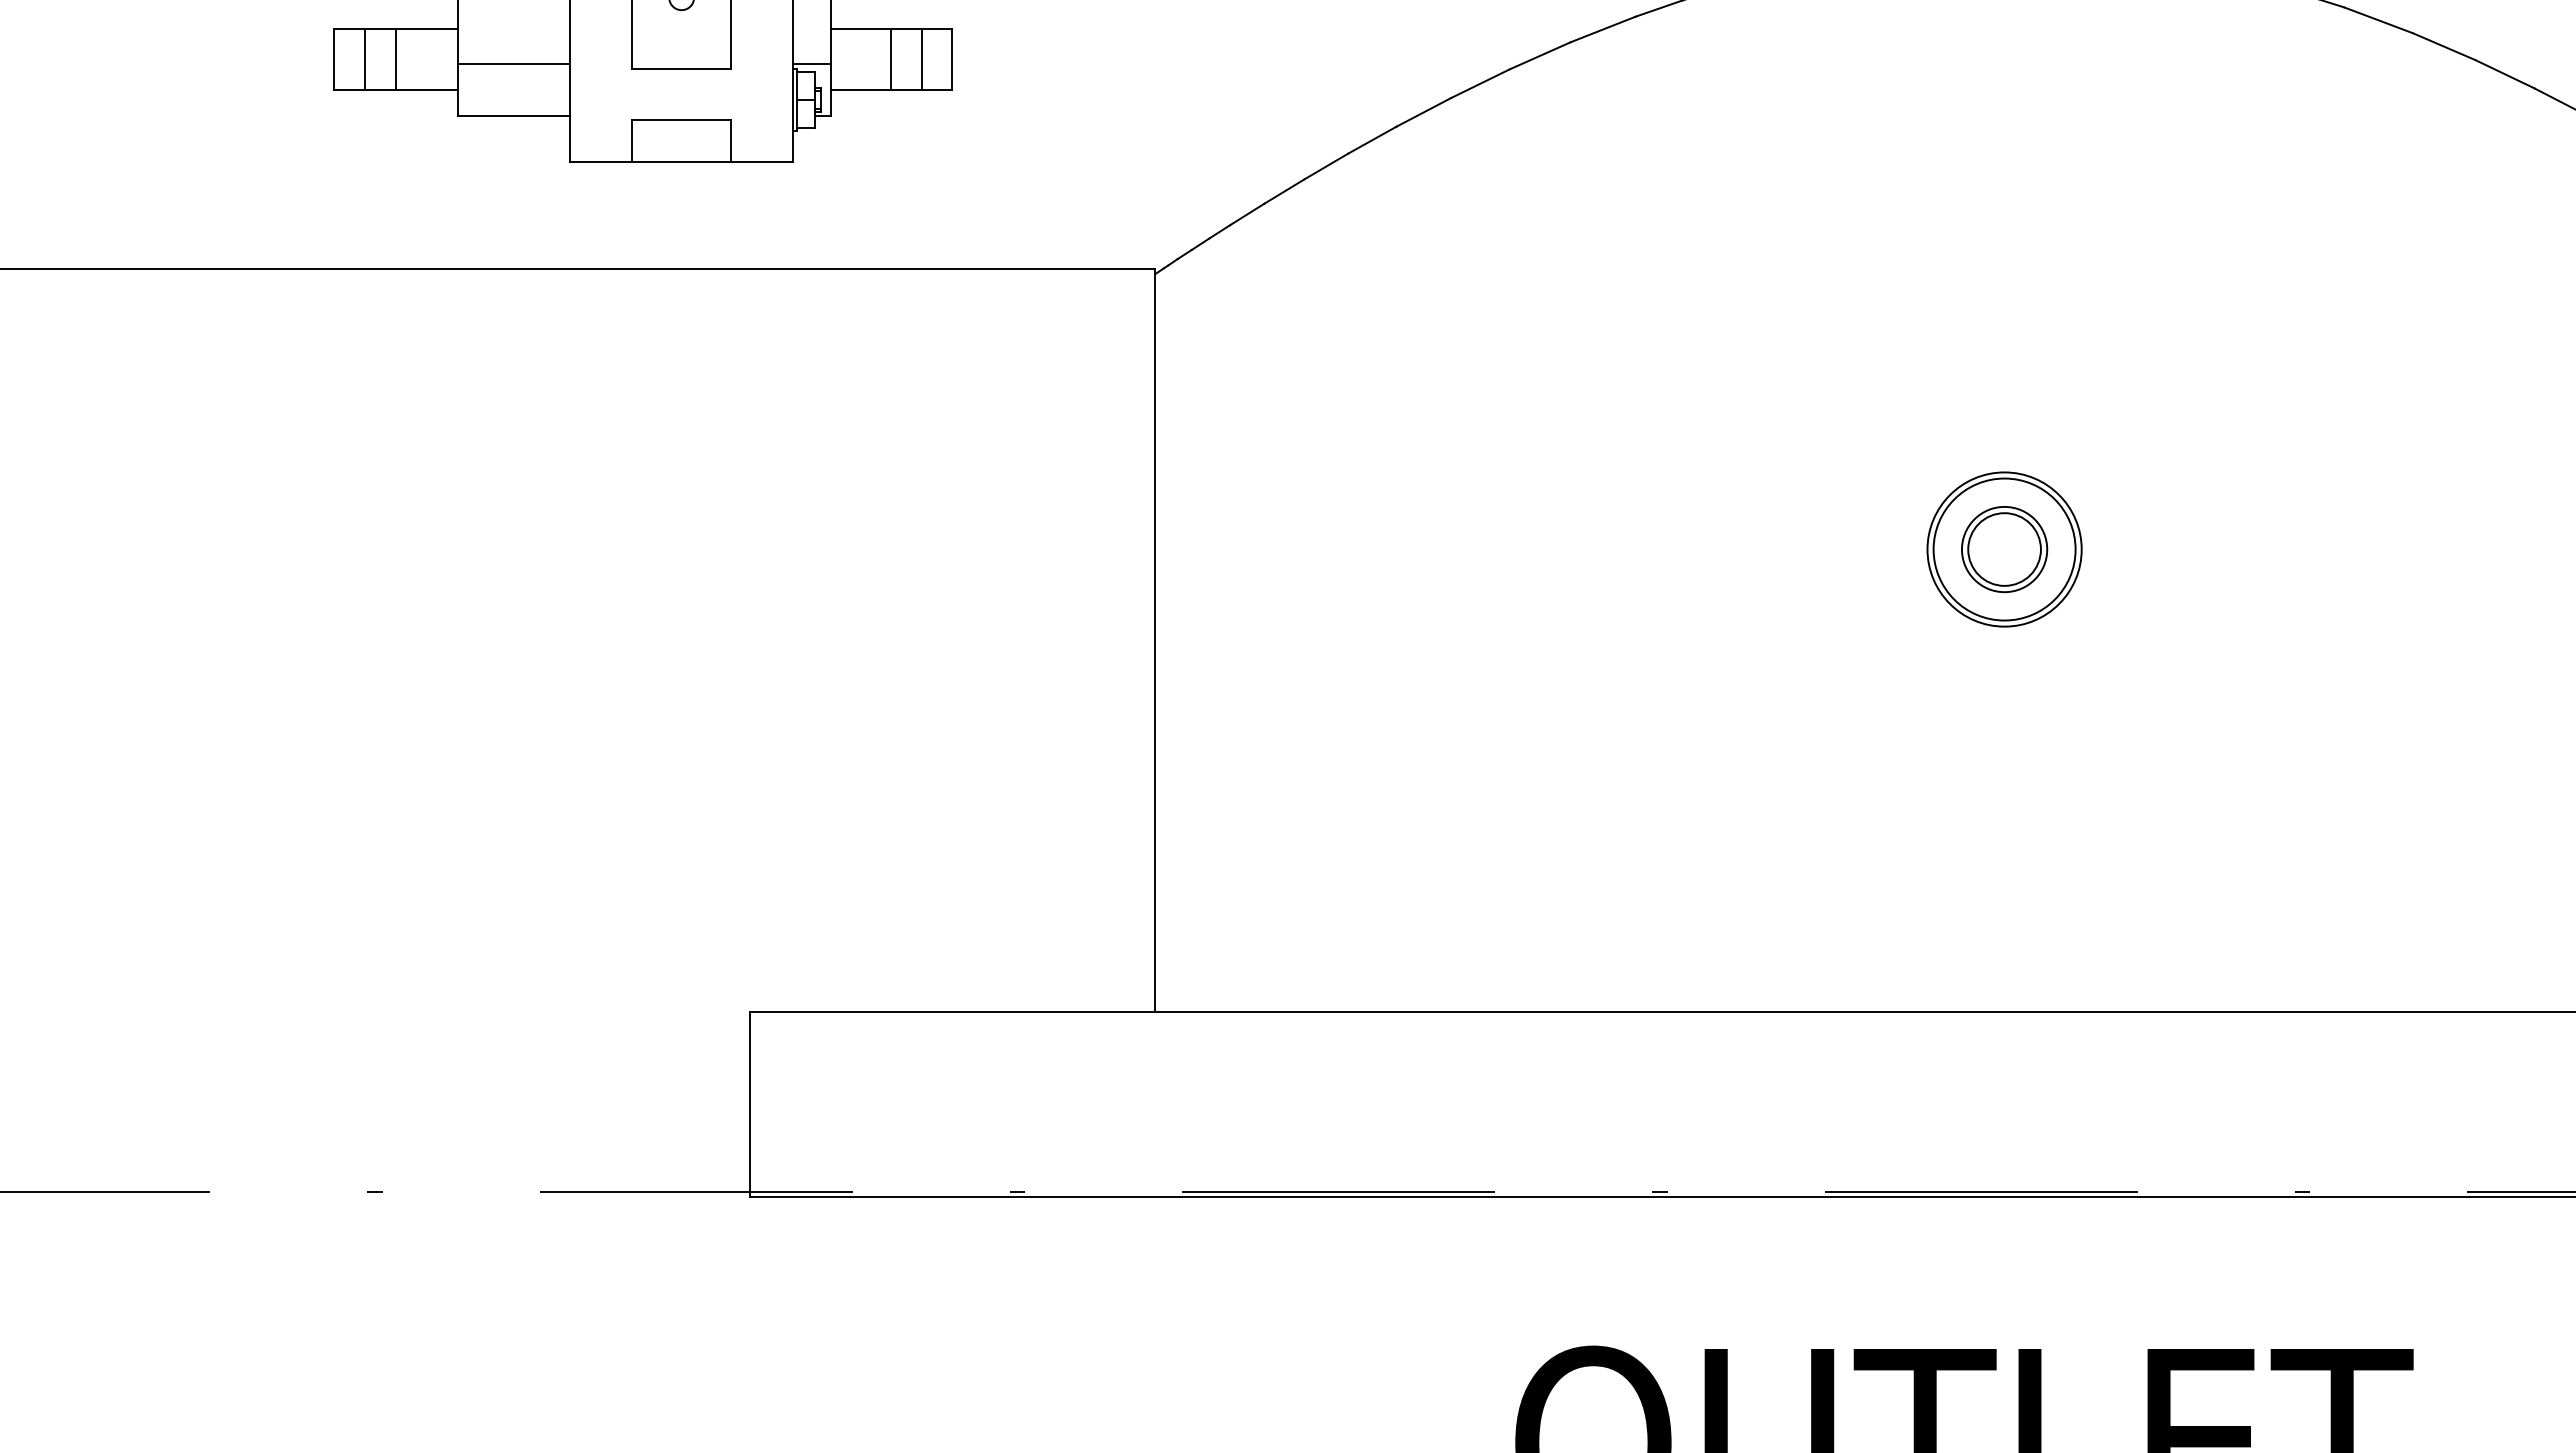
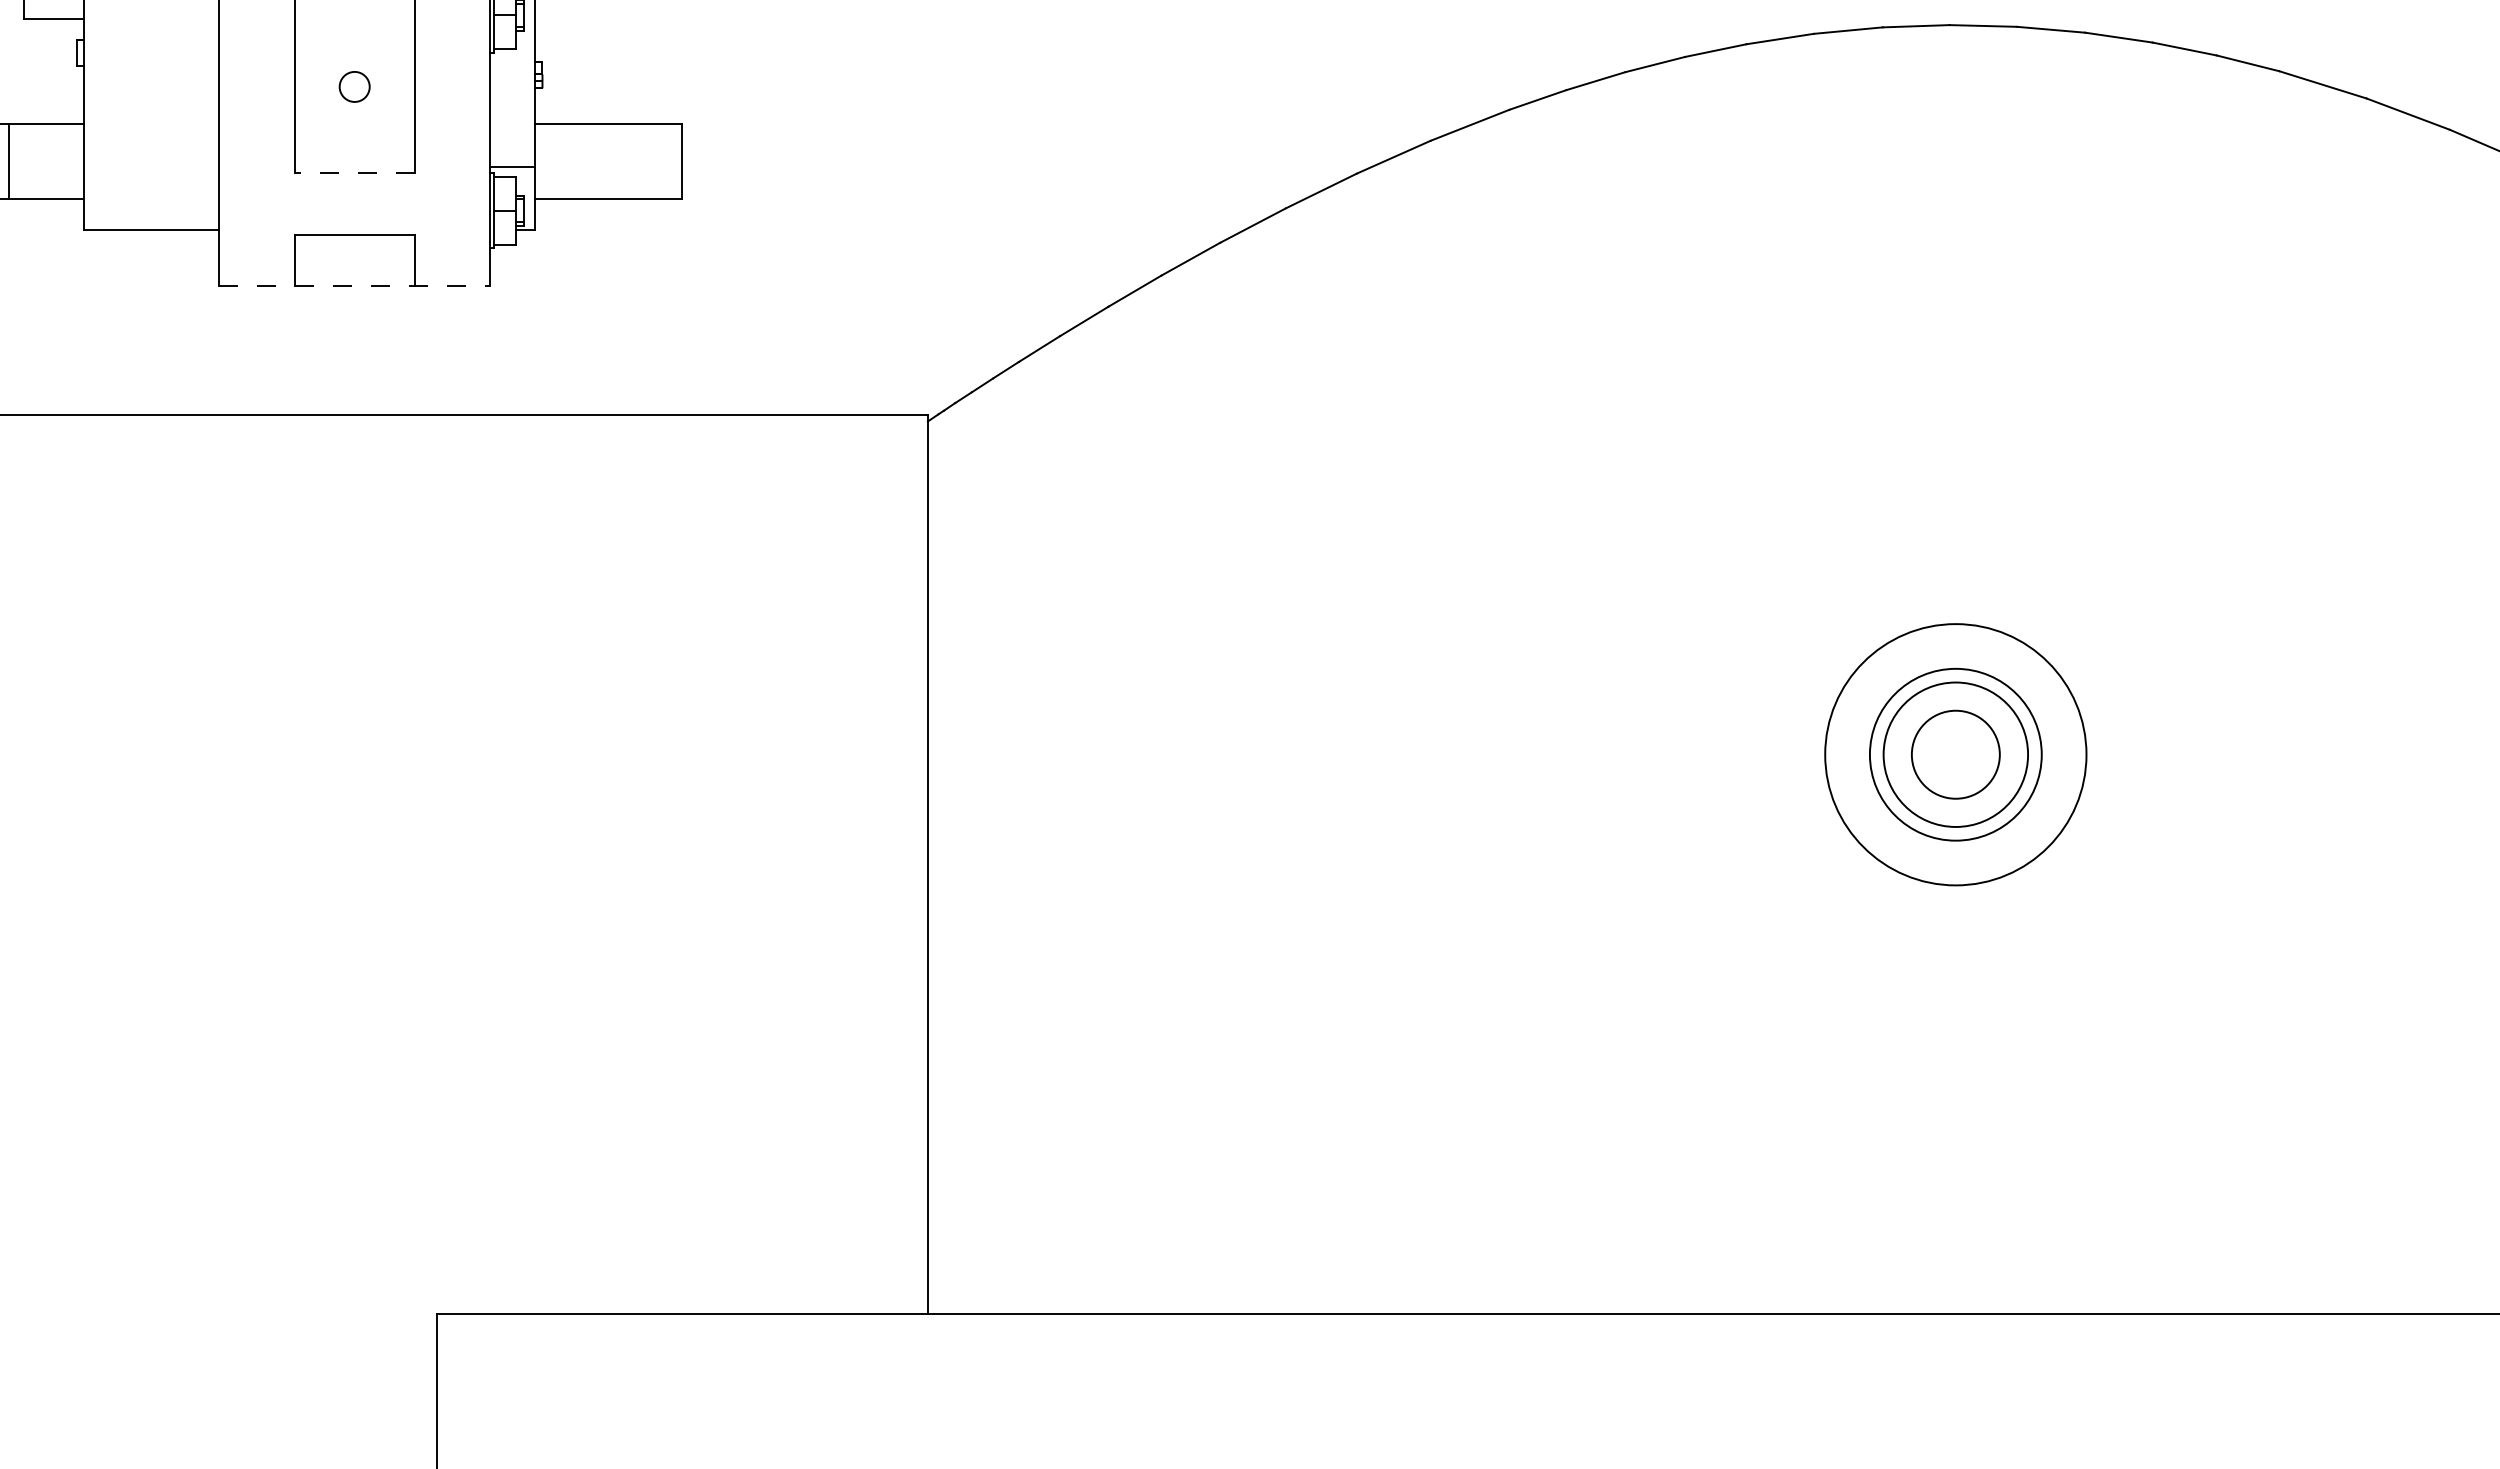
line: (890, 59) -> (607, 161), removed
line: (921, 59) -> (644, 161), removed
line: (513, 64) -> (151, 167), removed
line: (681, 69) -> (354, 173), solid -> dashed
line: (681, 162) -> (354, 286), solid -> dashed
circle: (2004, 549) -> (1955, 754), size x1.4
circle: (2004, 549) -> (1955, 754), size x1.4

